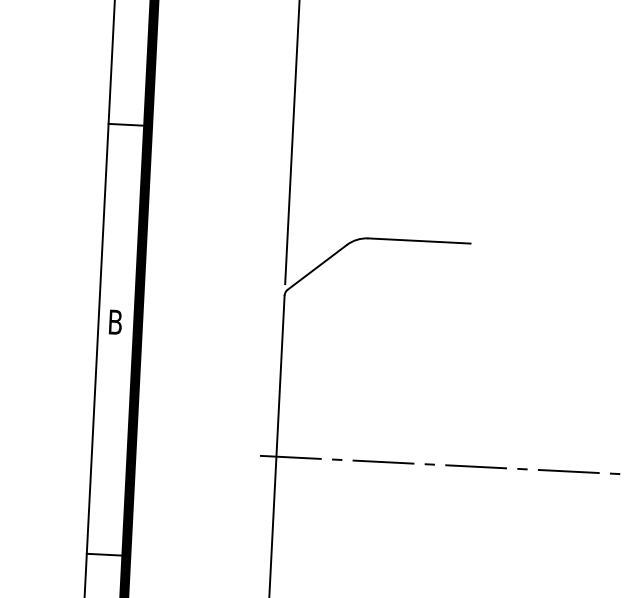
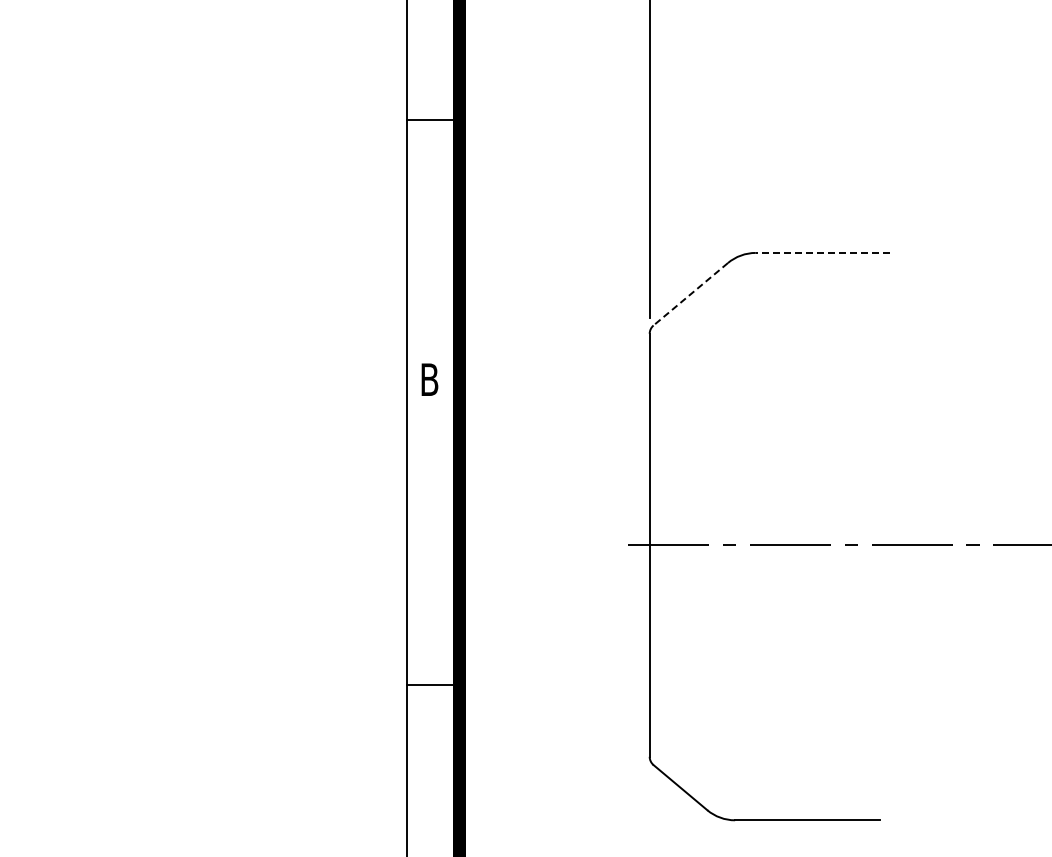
line: (419, 240) -> (822, 252), solid -> dashed
line: (317, 267) -> (690, 294), solid -> dashed

